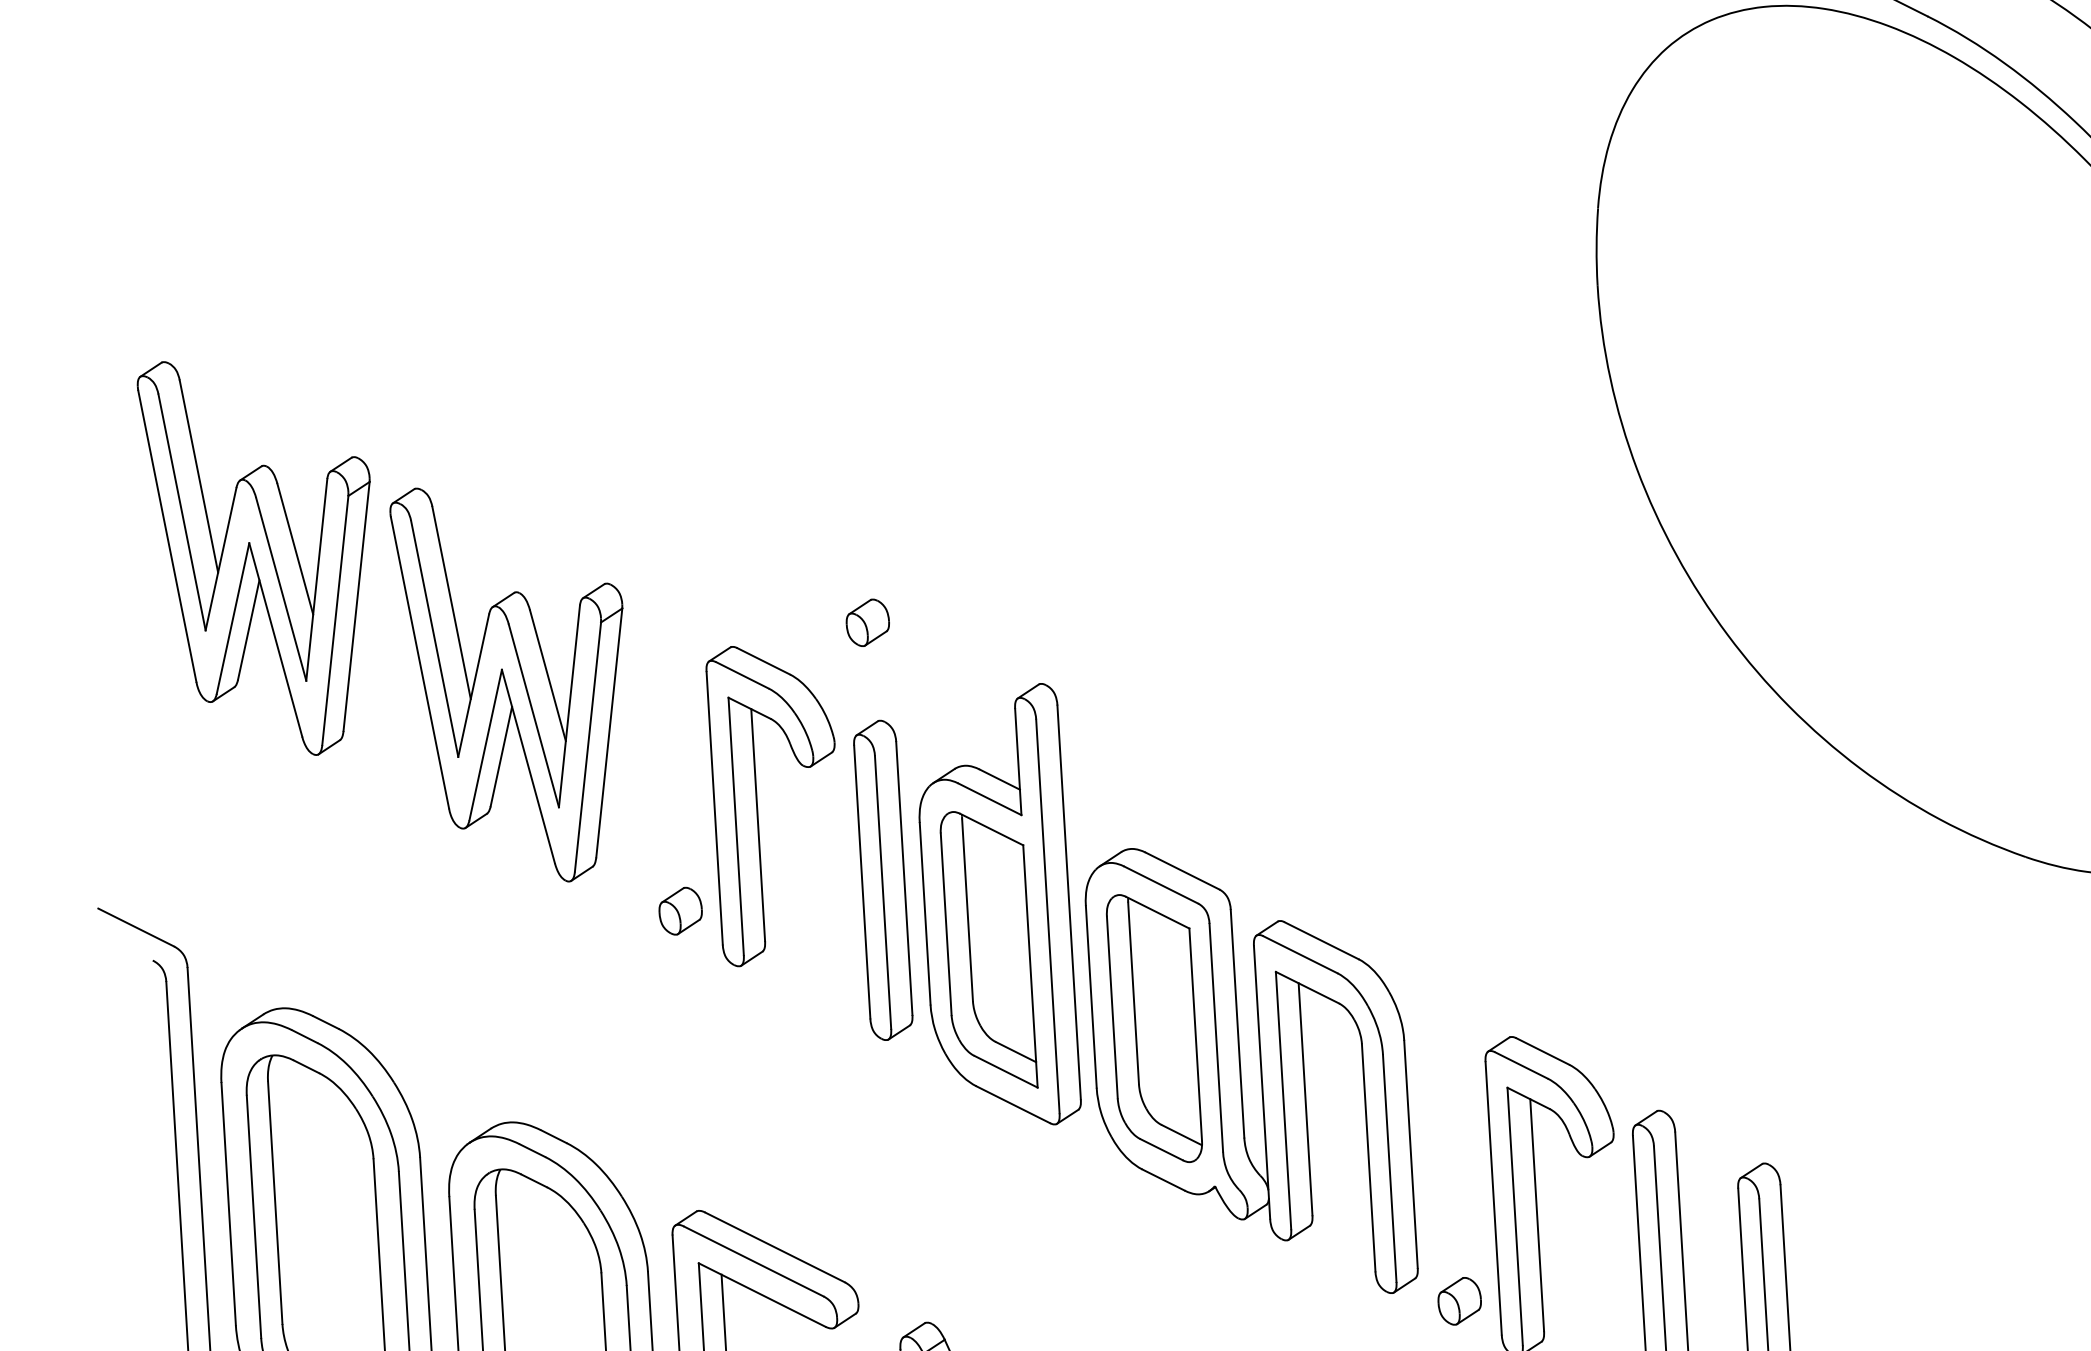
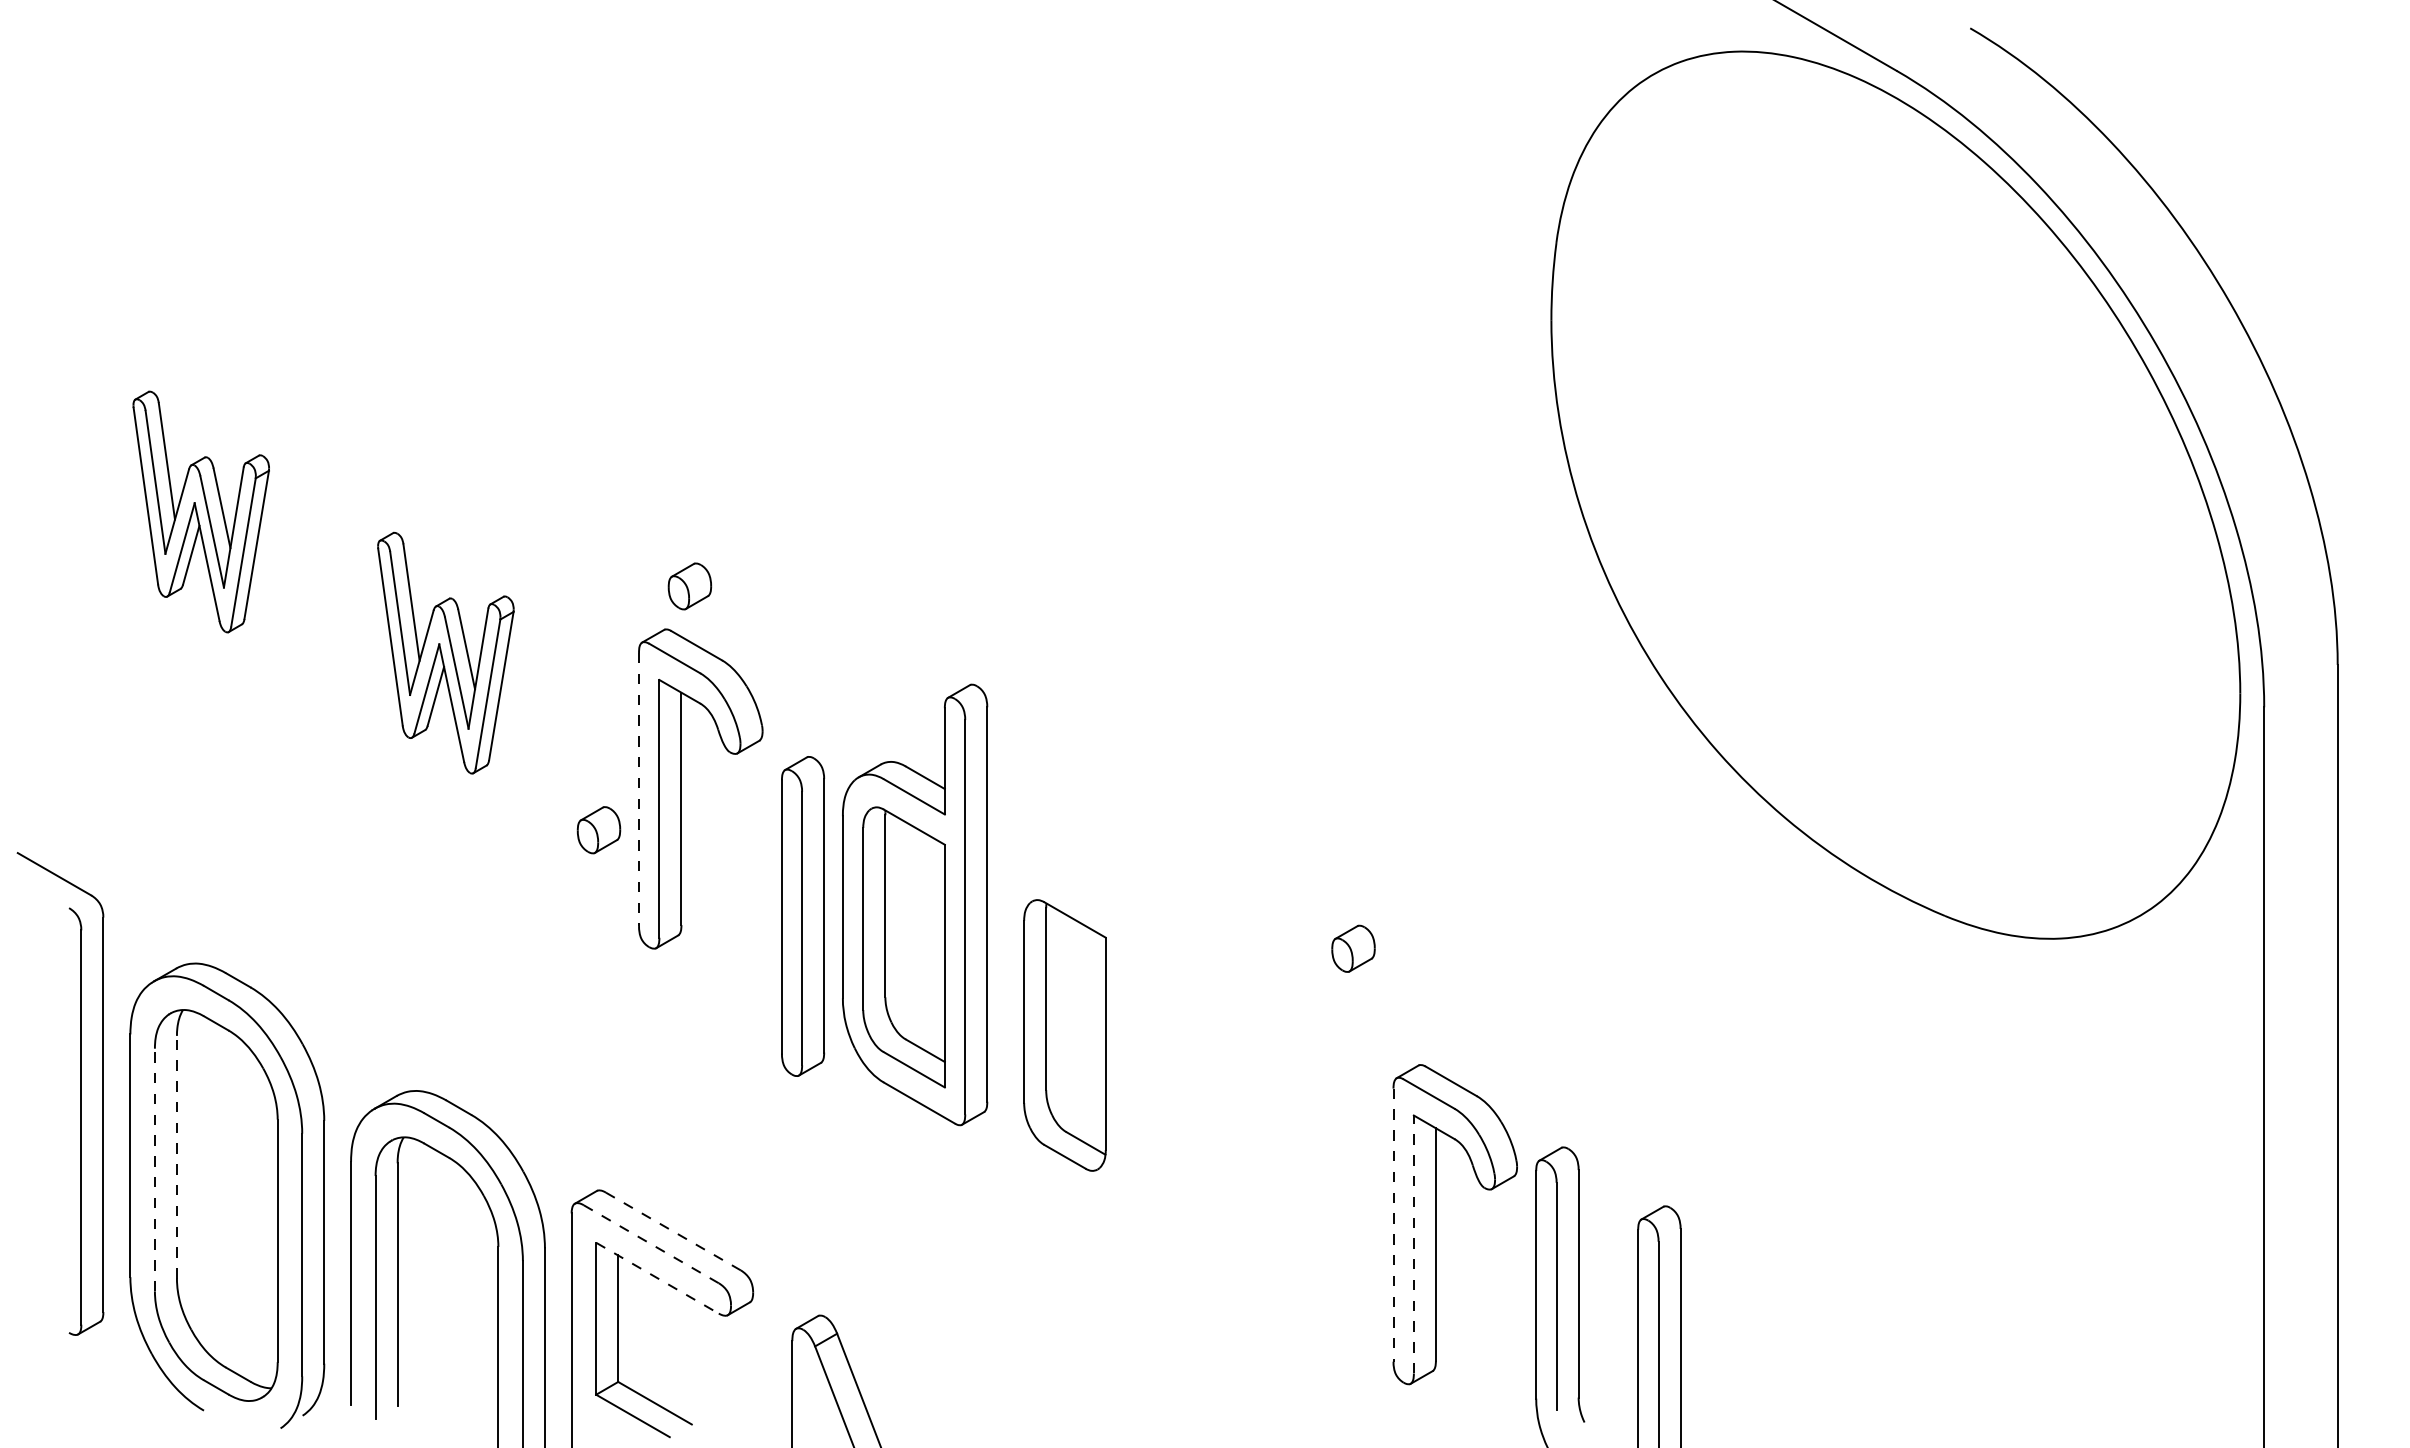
part: (261, 556) -> (201, 511), size x0.6
part: (867, 622) -> (689, 586), moved
part: (513, 683) -> (445, 652), size x0.6
line: (715, 809) -> (639, 790), solid -> dashed
part: (883, 880) -> (803, 916), moved
part: (680, 911) -> (598, 830), moved
part: (1240, 1071) -> (1148, 1083), removed
line: (1493, 1198) -> (1393, 1225), solid -> dashed
line: (274, 1202) -> (176, 1156), solid -> dashed
line: (253, 1216) -> (154, 1169), solid -> dashed
line: (1514, 1216) -> (1413, 1244), solid -> dashed
line: (775, 1247) -> (673, 1231), solid -> dashed
line: (754, 1261) -> (651, 1244), solid -> dashed
line: (762, 1295) -> (657, 1278), solid -> dashed
part: (1459, 1300) -> (1353, 948), moved

